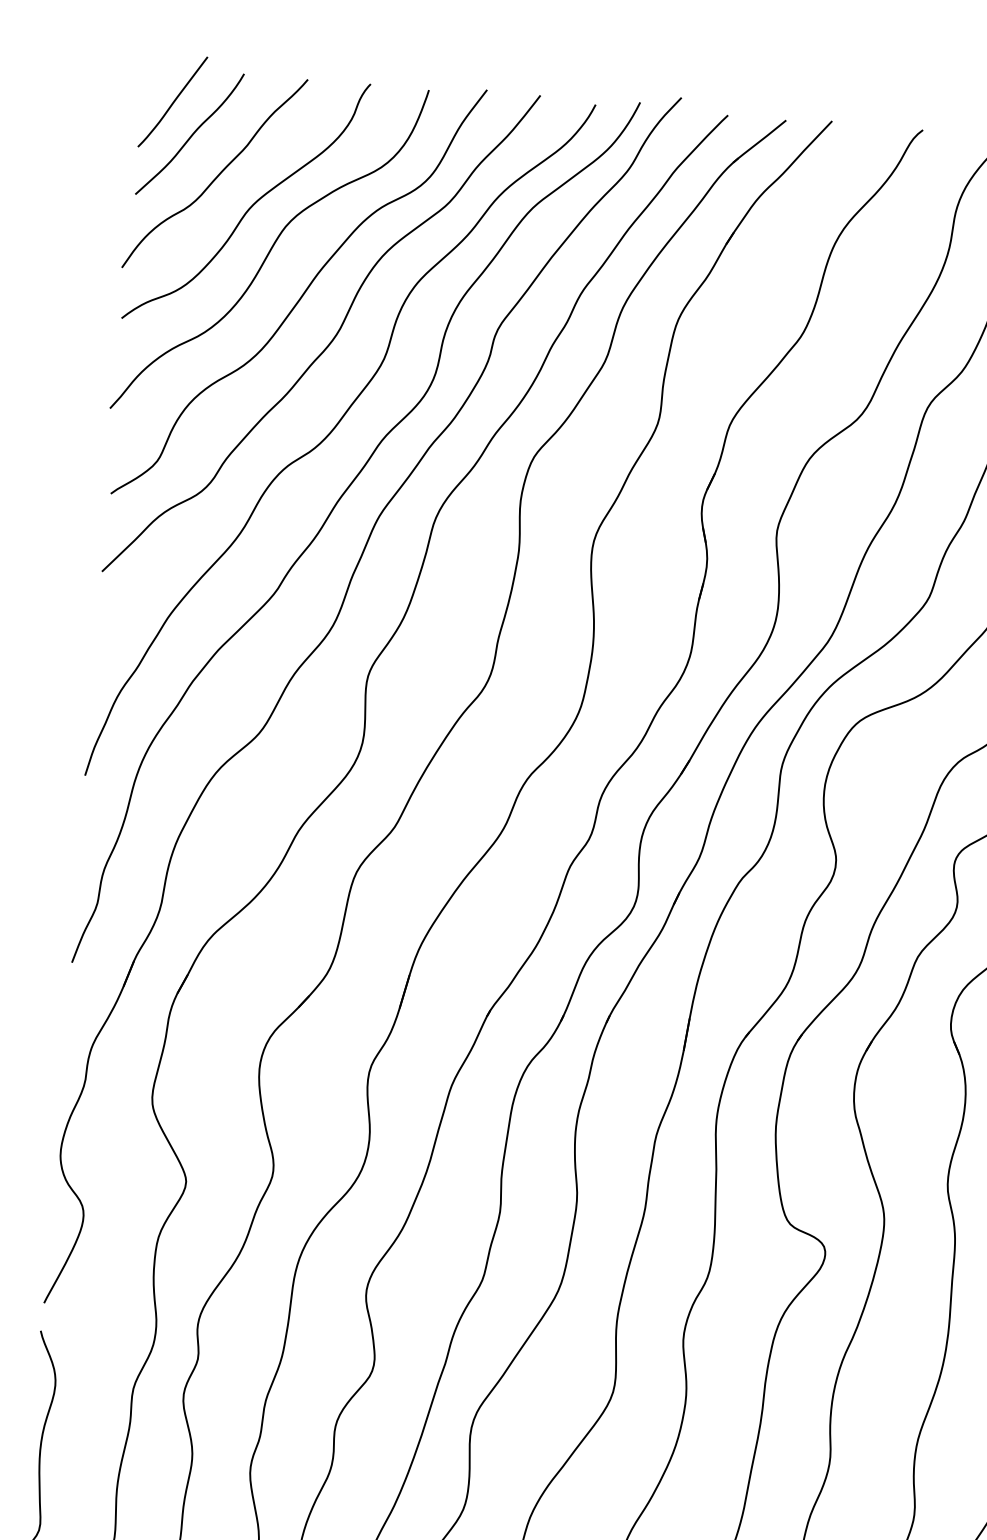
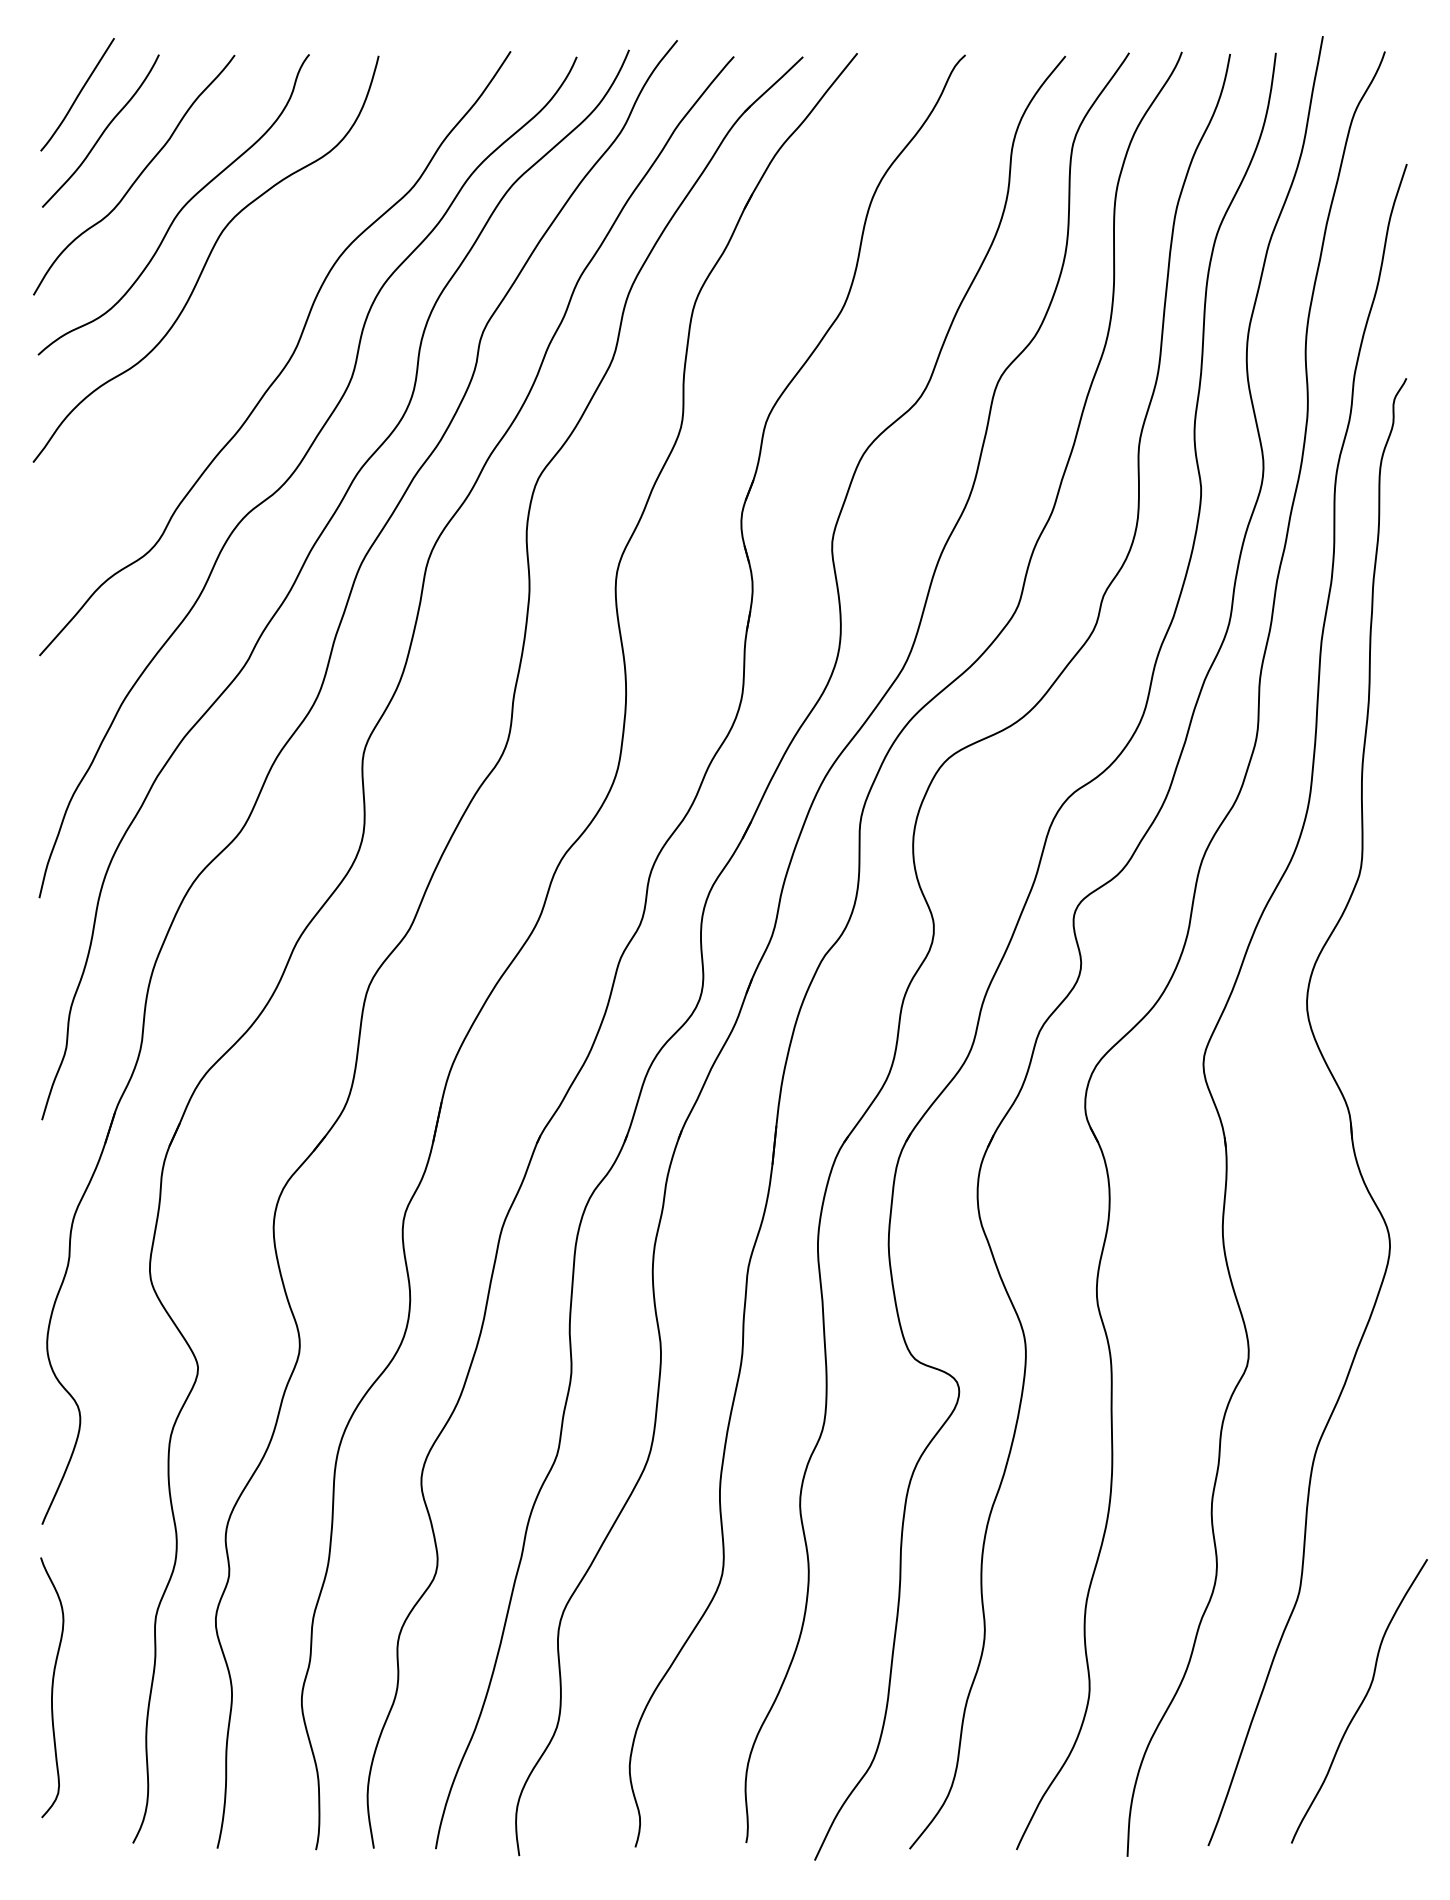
curve: (302, 293) -> (249, 308), removed

